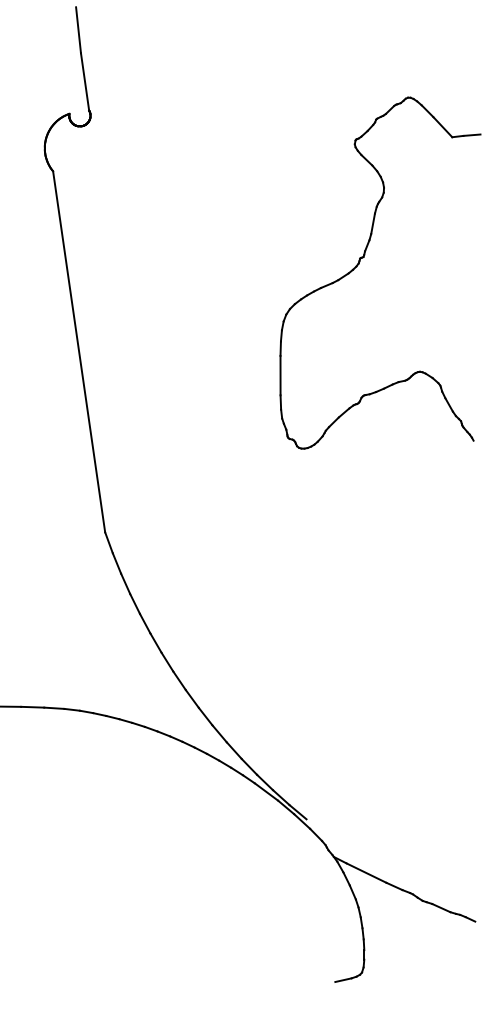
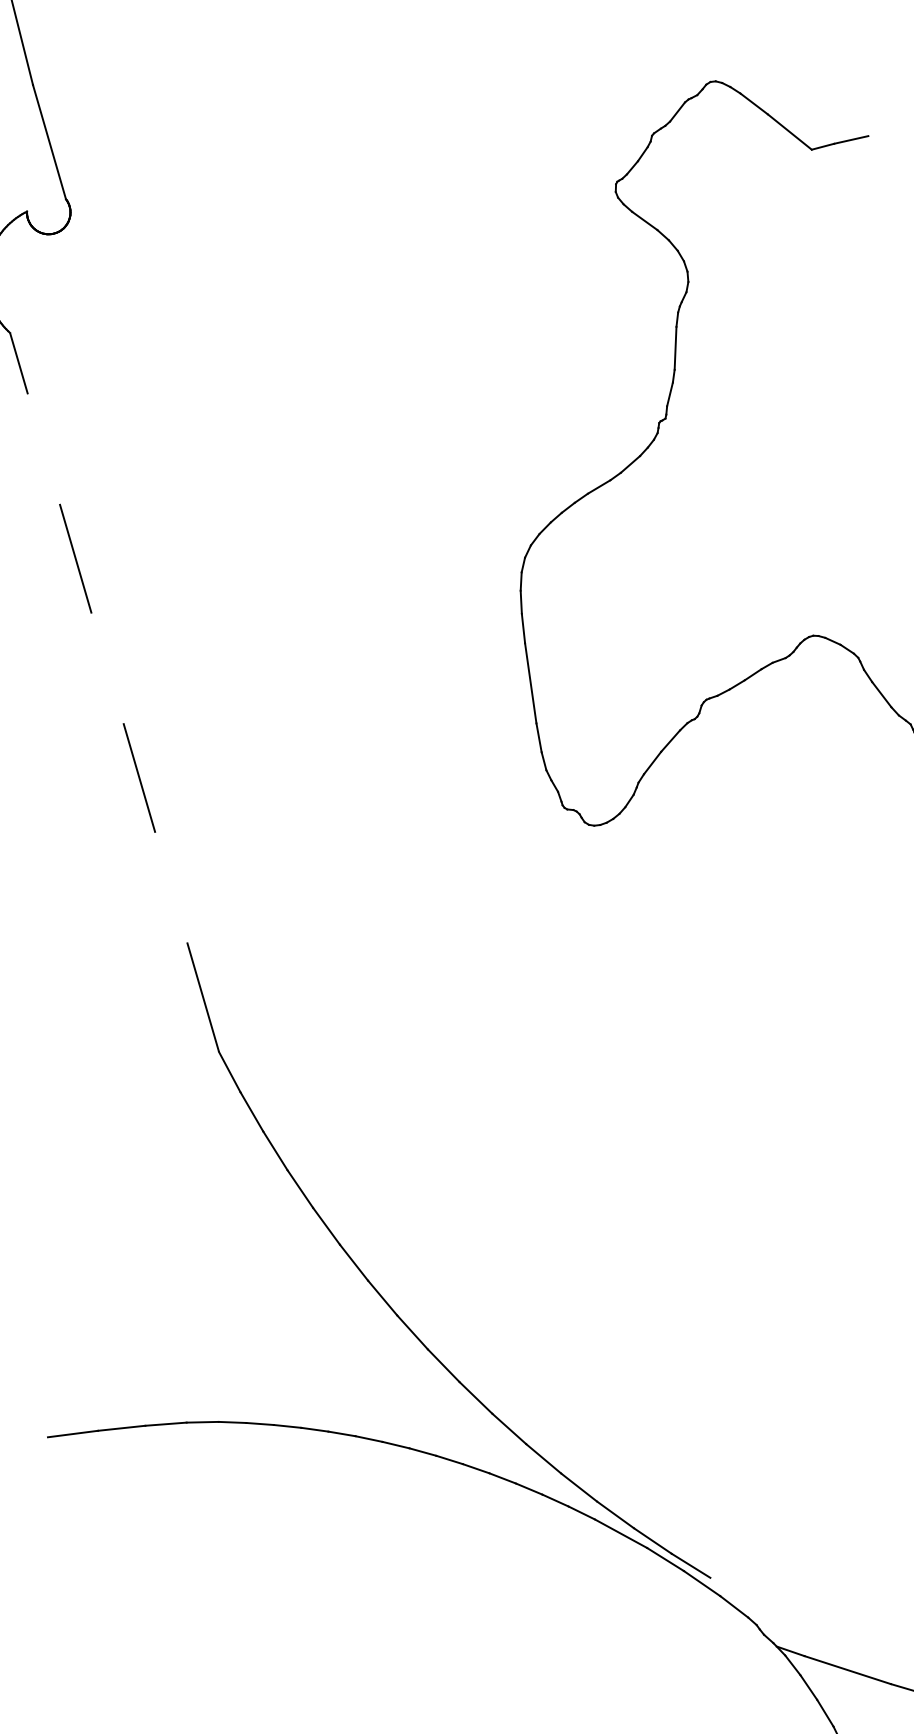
line: (79, 351) -> (115, 691), solid -> dashed

